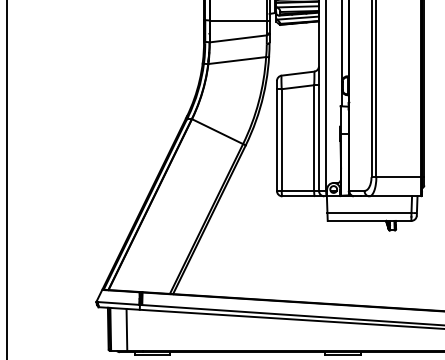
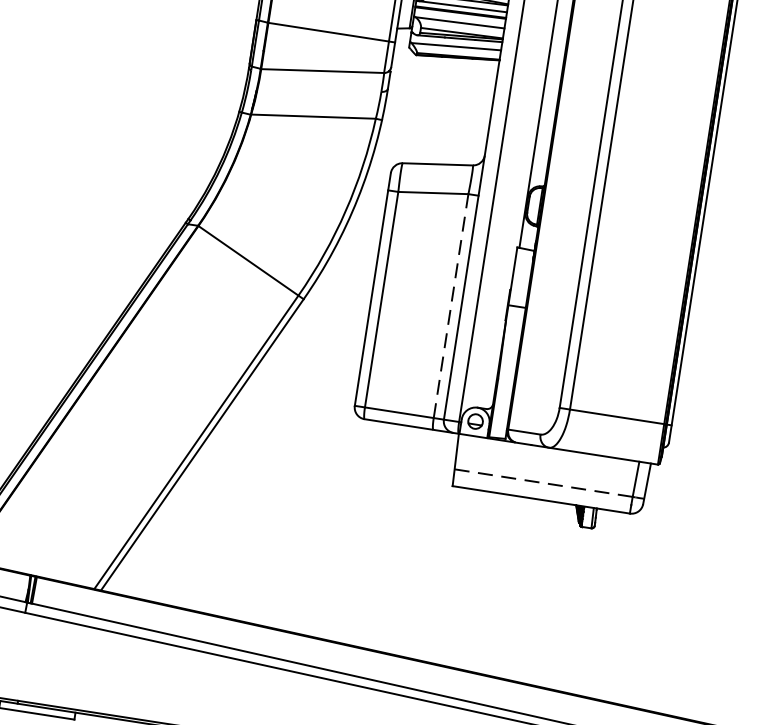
line: (314, 138) -> (451, 307), solid -> dashed
line: (369, 213) -> (543, 484), solid -> dashed

